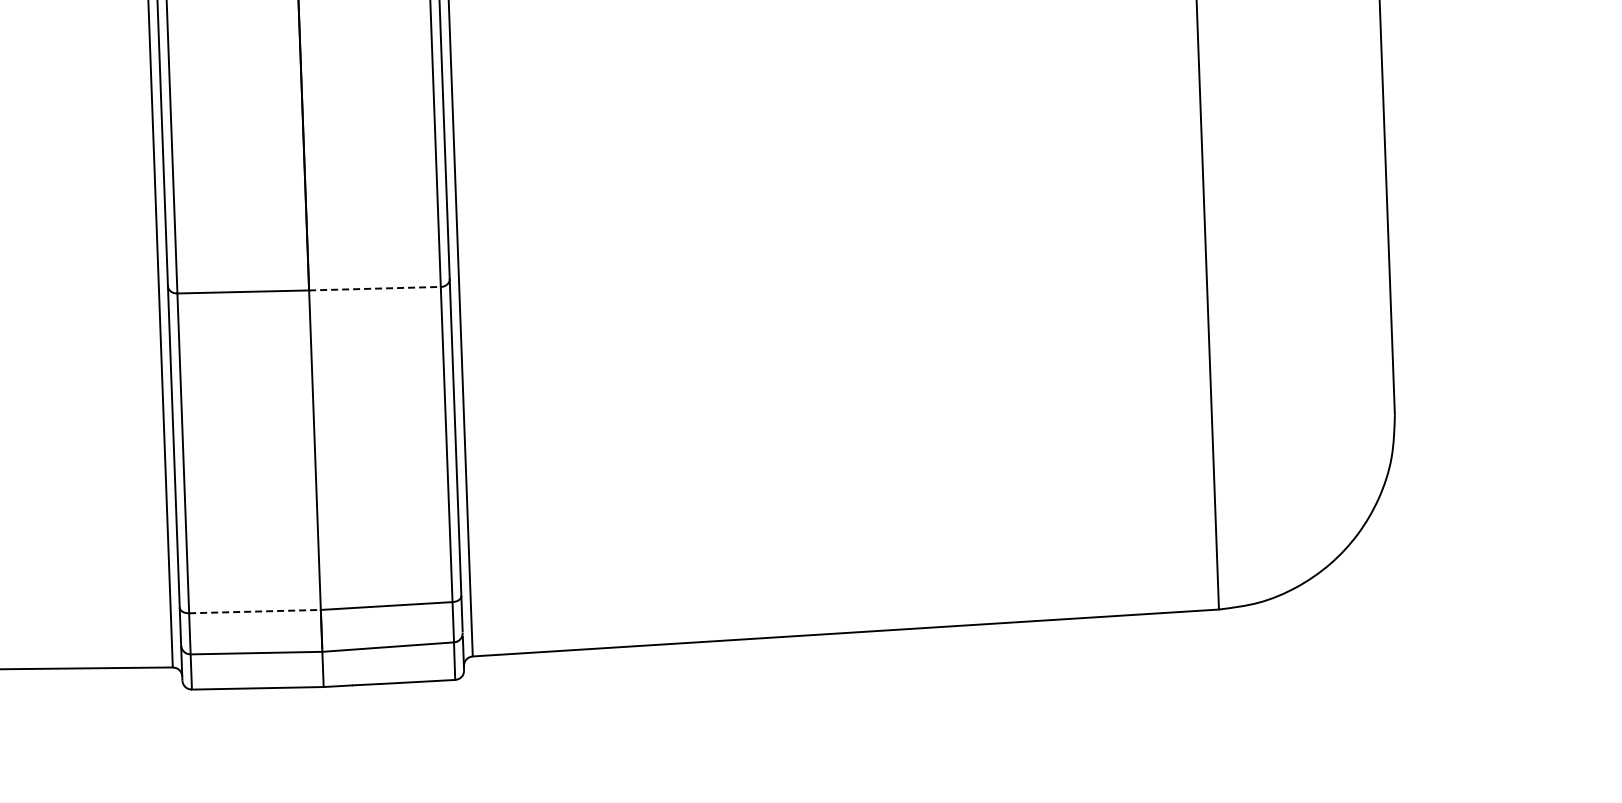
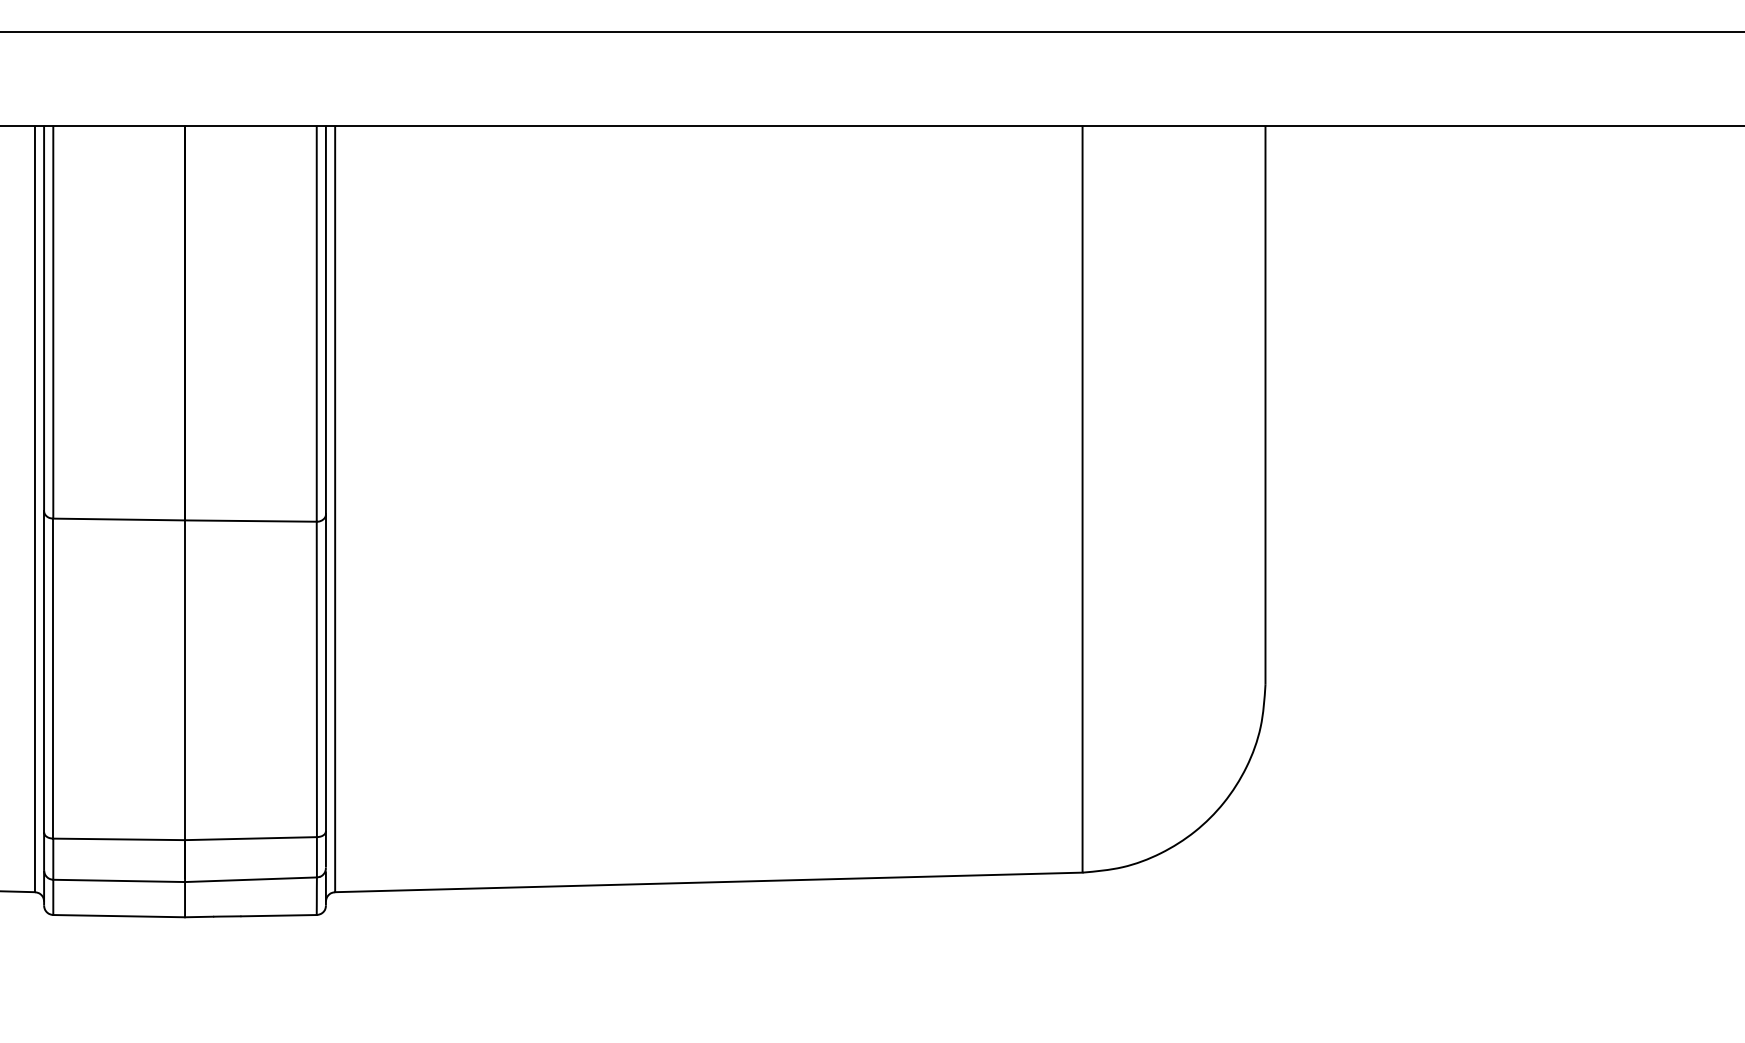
line: (374, 289) -> (250, 521), dashed -> solid
line: (255, 611) -> (119, 839), dashed -> solid

